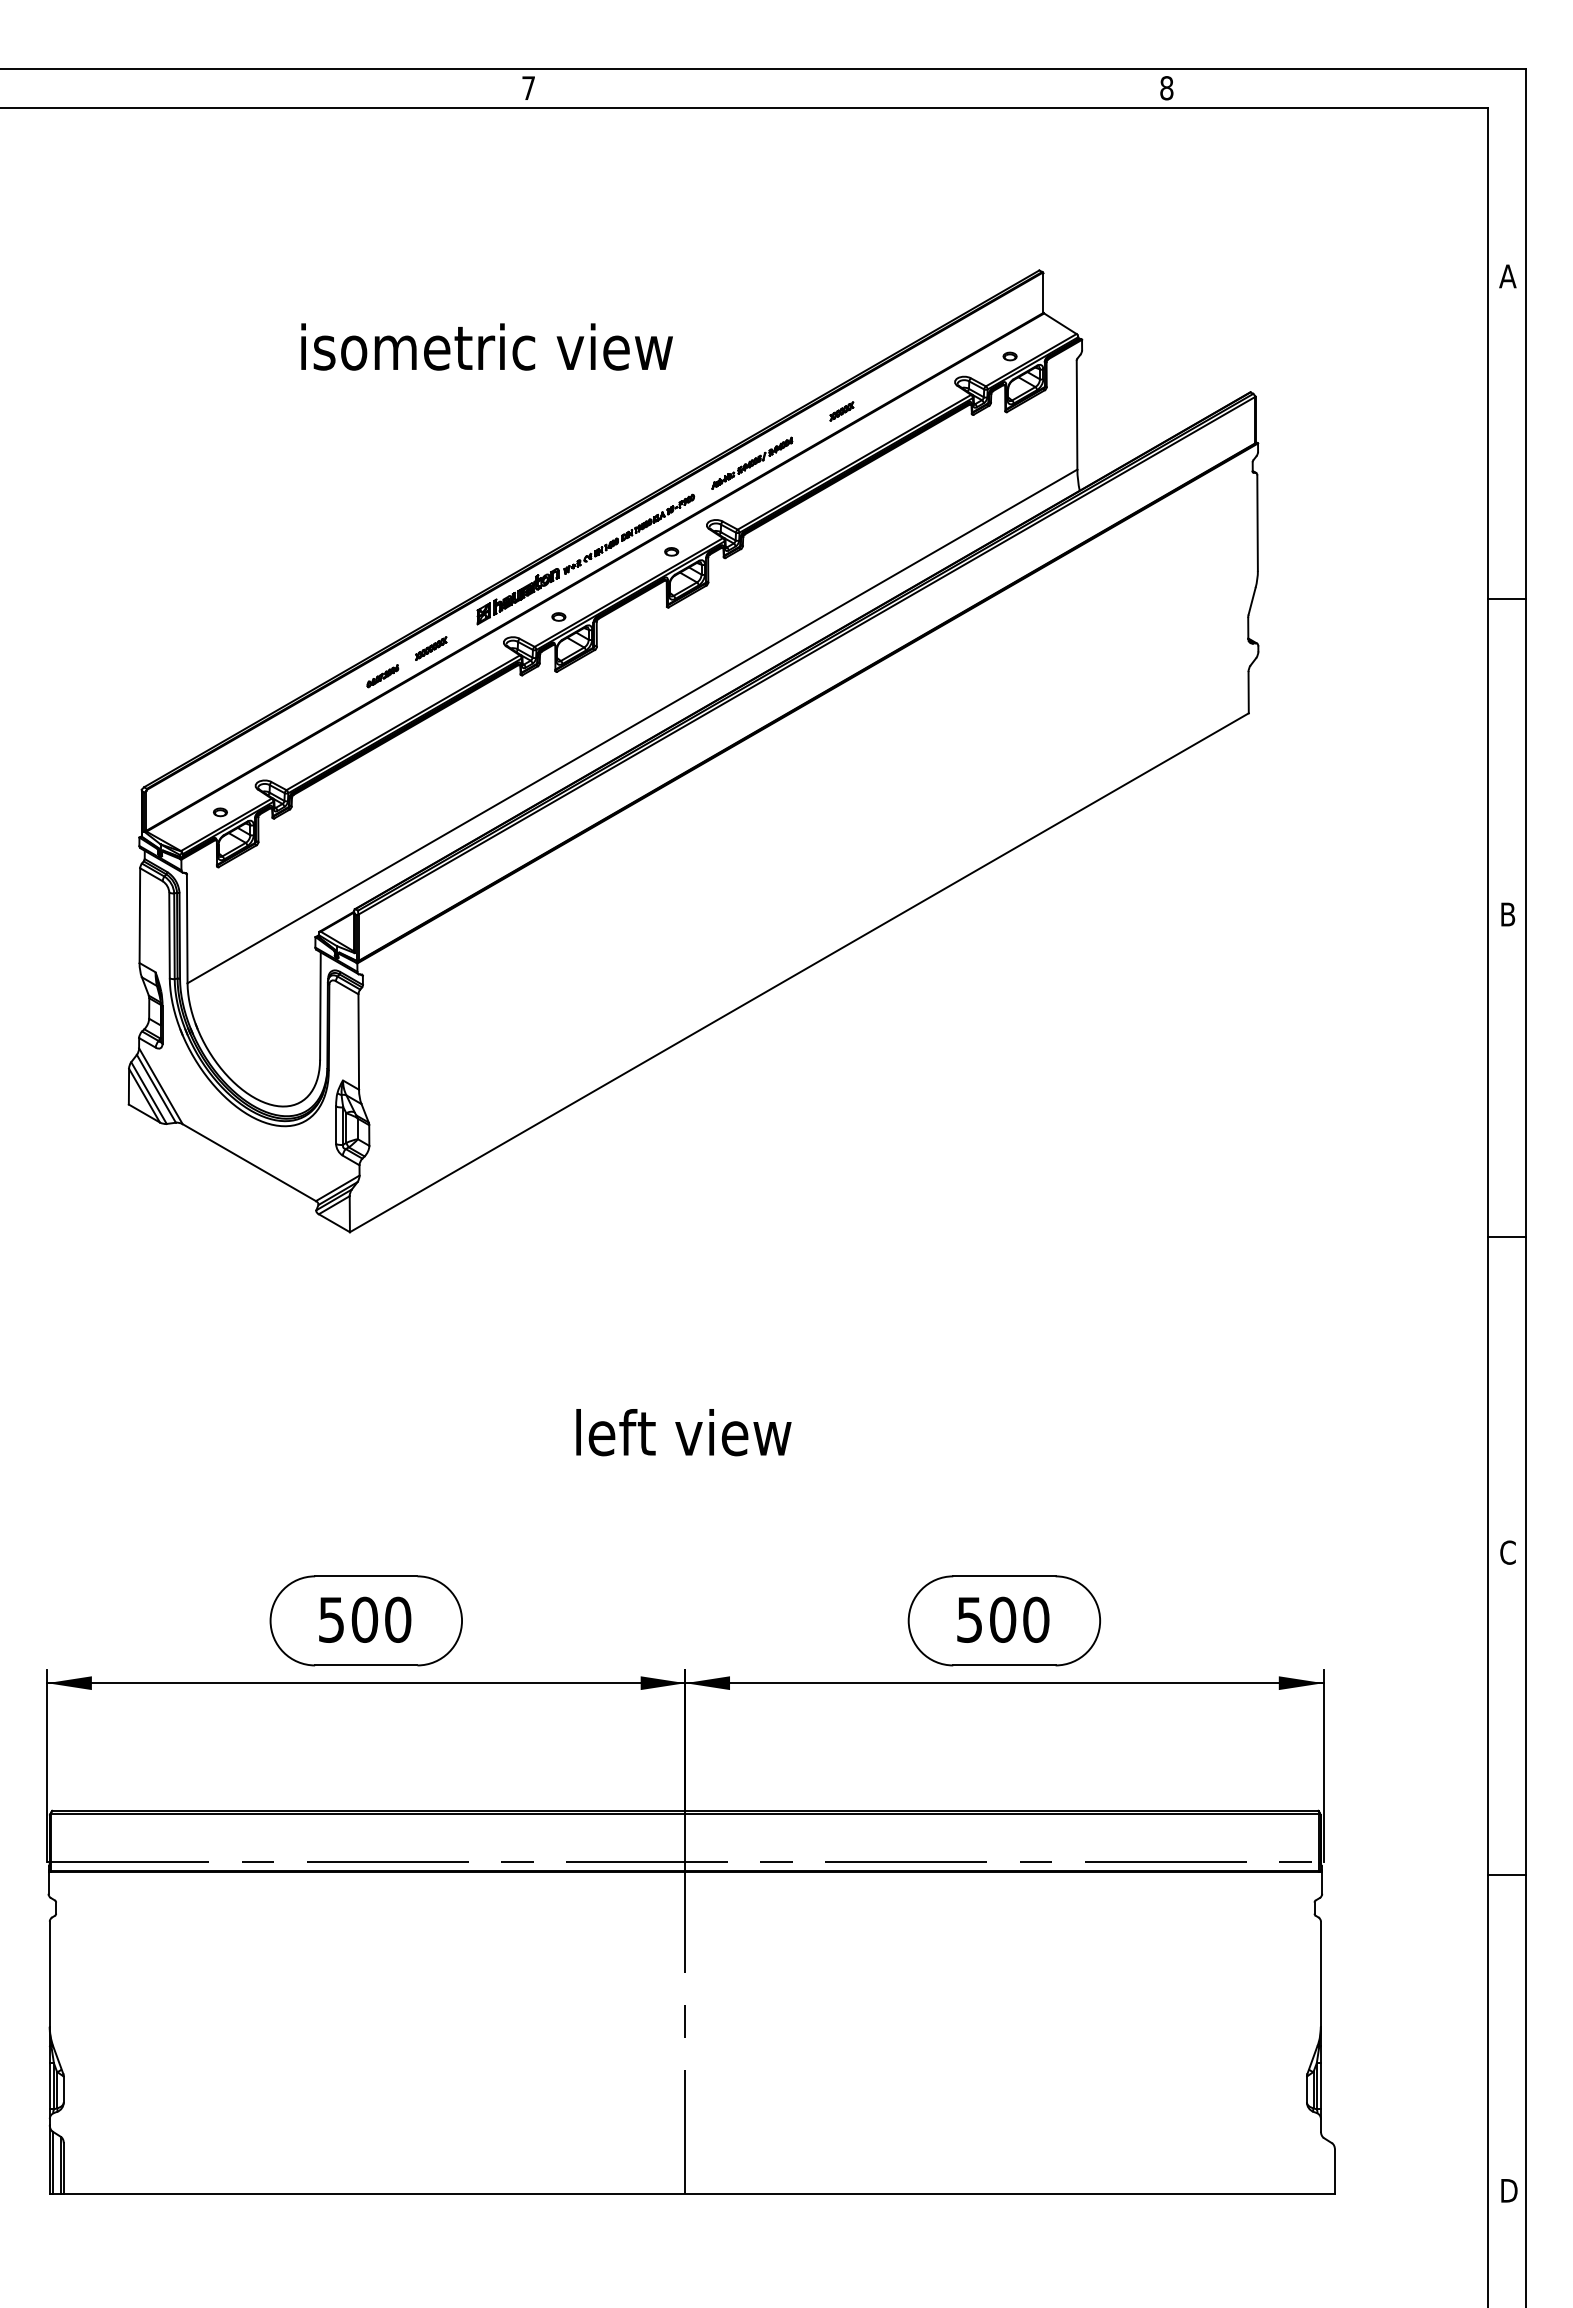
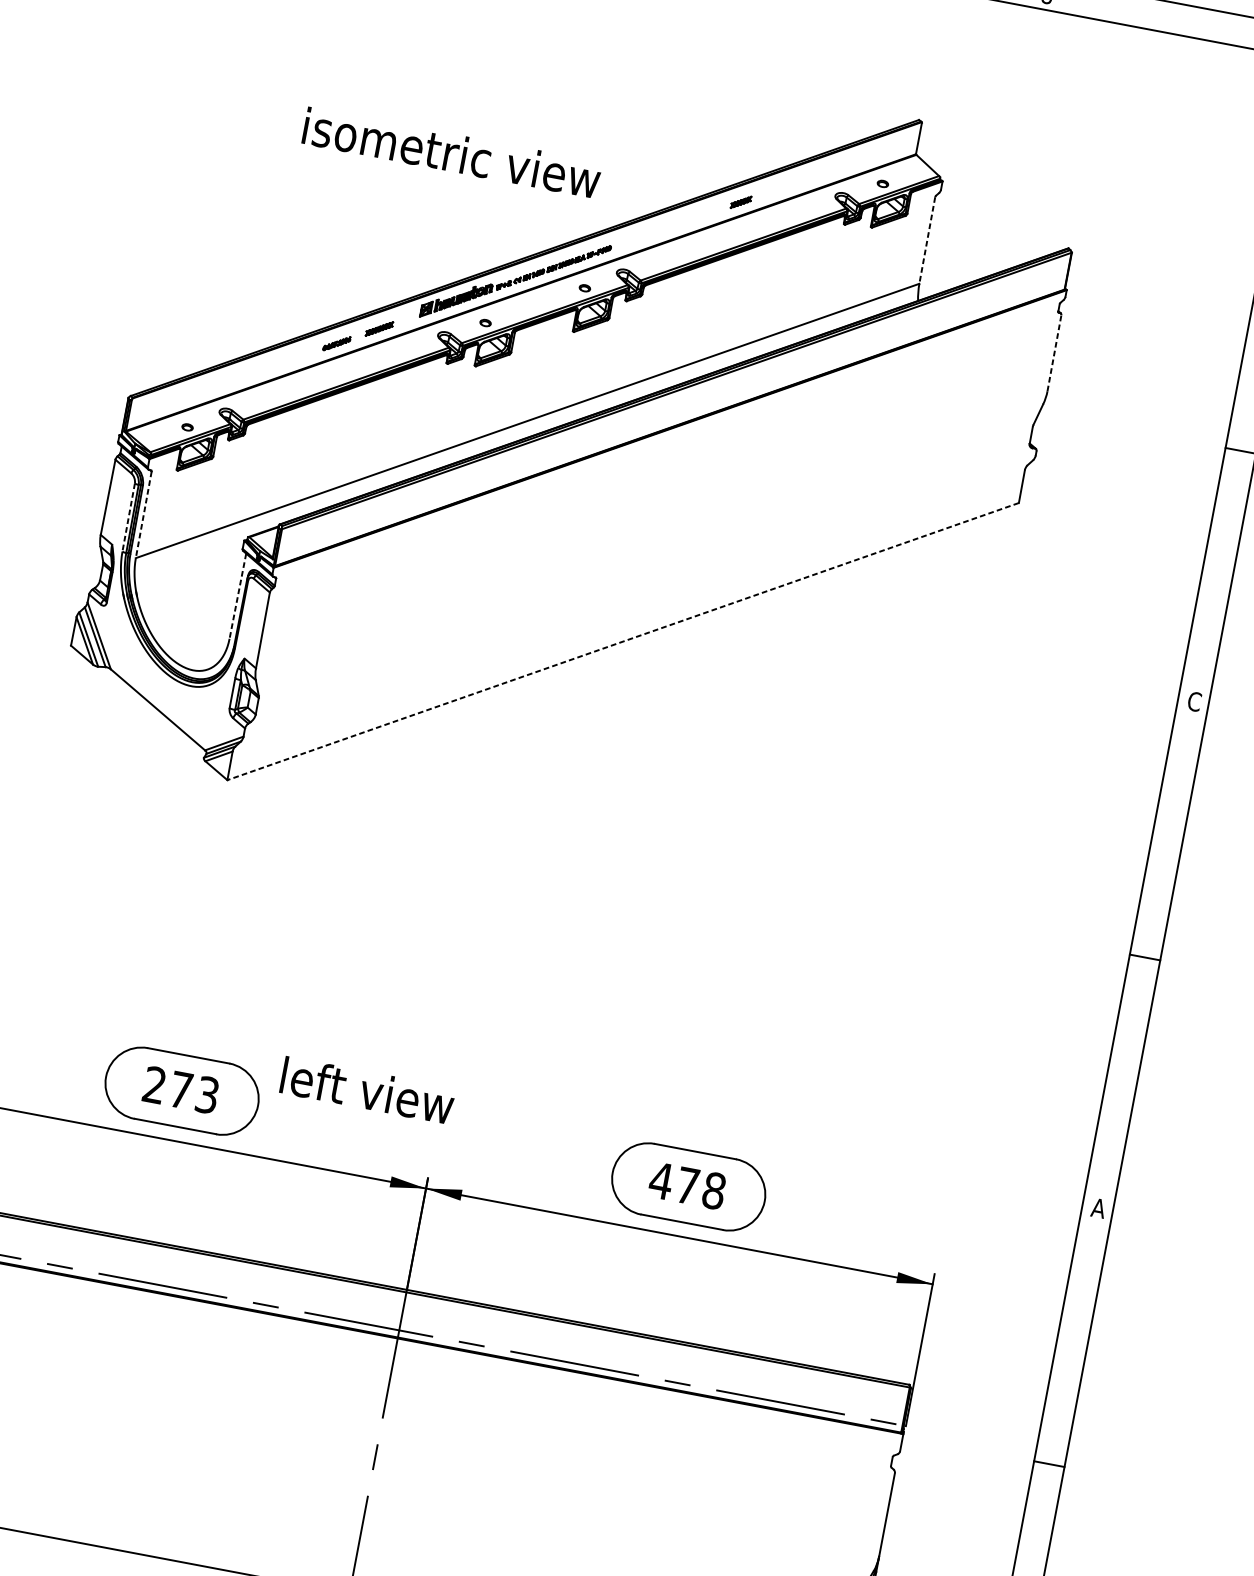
text: (486, 346) -> (451, 152), moved
line: (1077, 415) -> (927, 240), solid -> dashed
part: (752, 462) -> (662, 229), removed
line: (1257, 523) -> (1054, 353), solid -> dashed
text: (1507, 914) -> (1194, 701), B -> C
line: (187, 929) -> (143, 515), solid -> dashed
line: (169, 935) -> (128, 517), solid -> dashed
line: (799, 972) -> (623, 641), solid -> dashed
line: (320, 1006) -> (237, 596), solid -> dashed
text: (683, 1432) -> (367, 1090), moved
text: (1507, 1552) -> (1098, 1208), C -> A
text: (365, 1619) -> (181, 1089), 500 -> 273
text: (1002, 1619) -> (687, 1185), 500 -> 478

